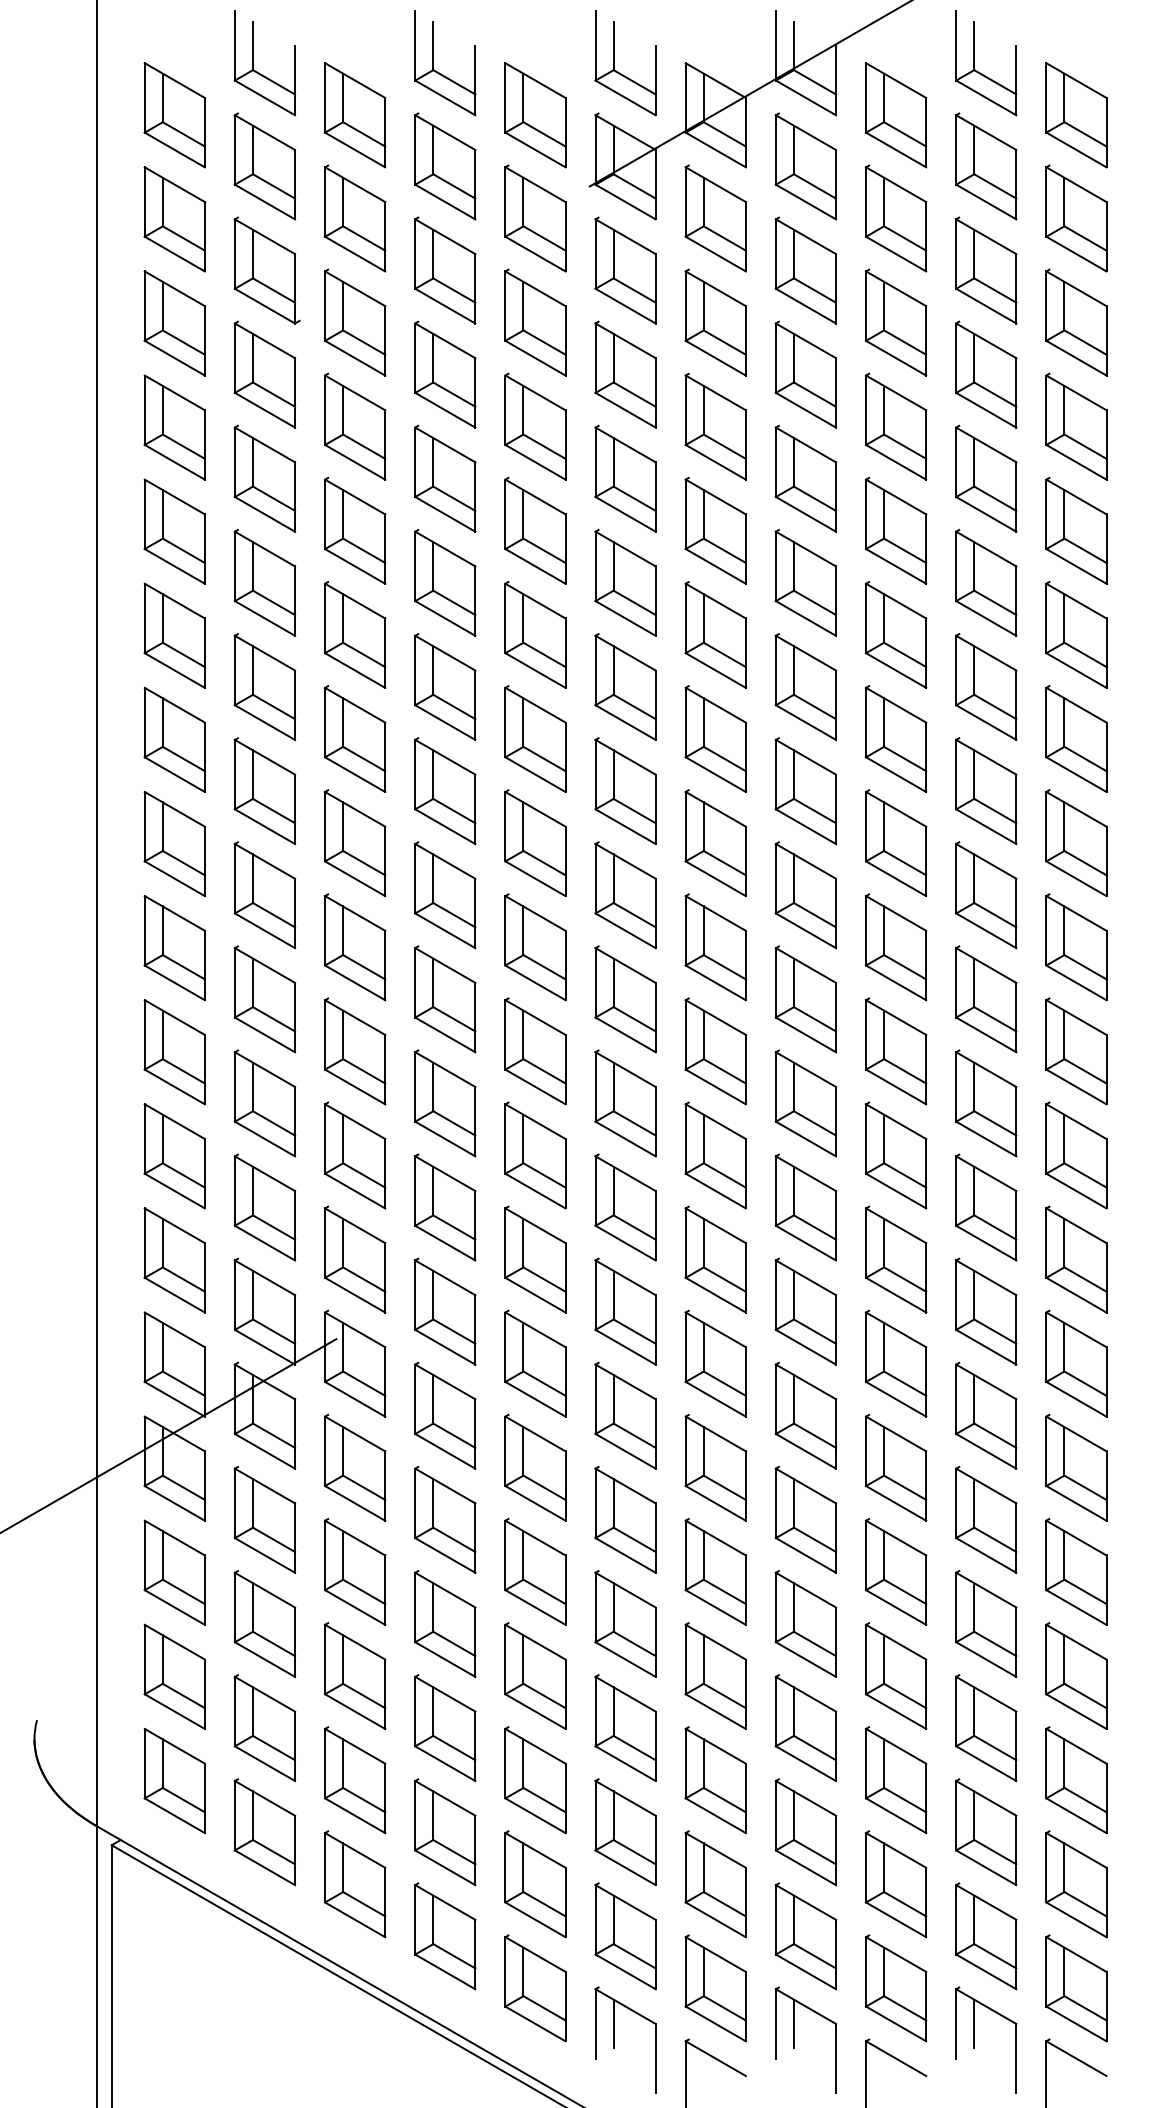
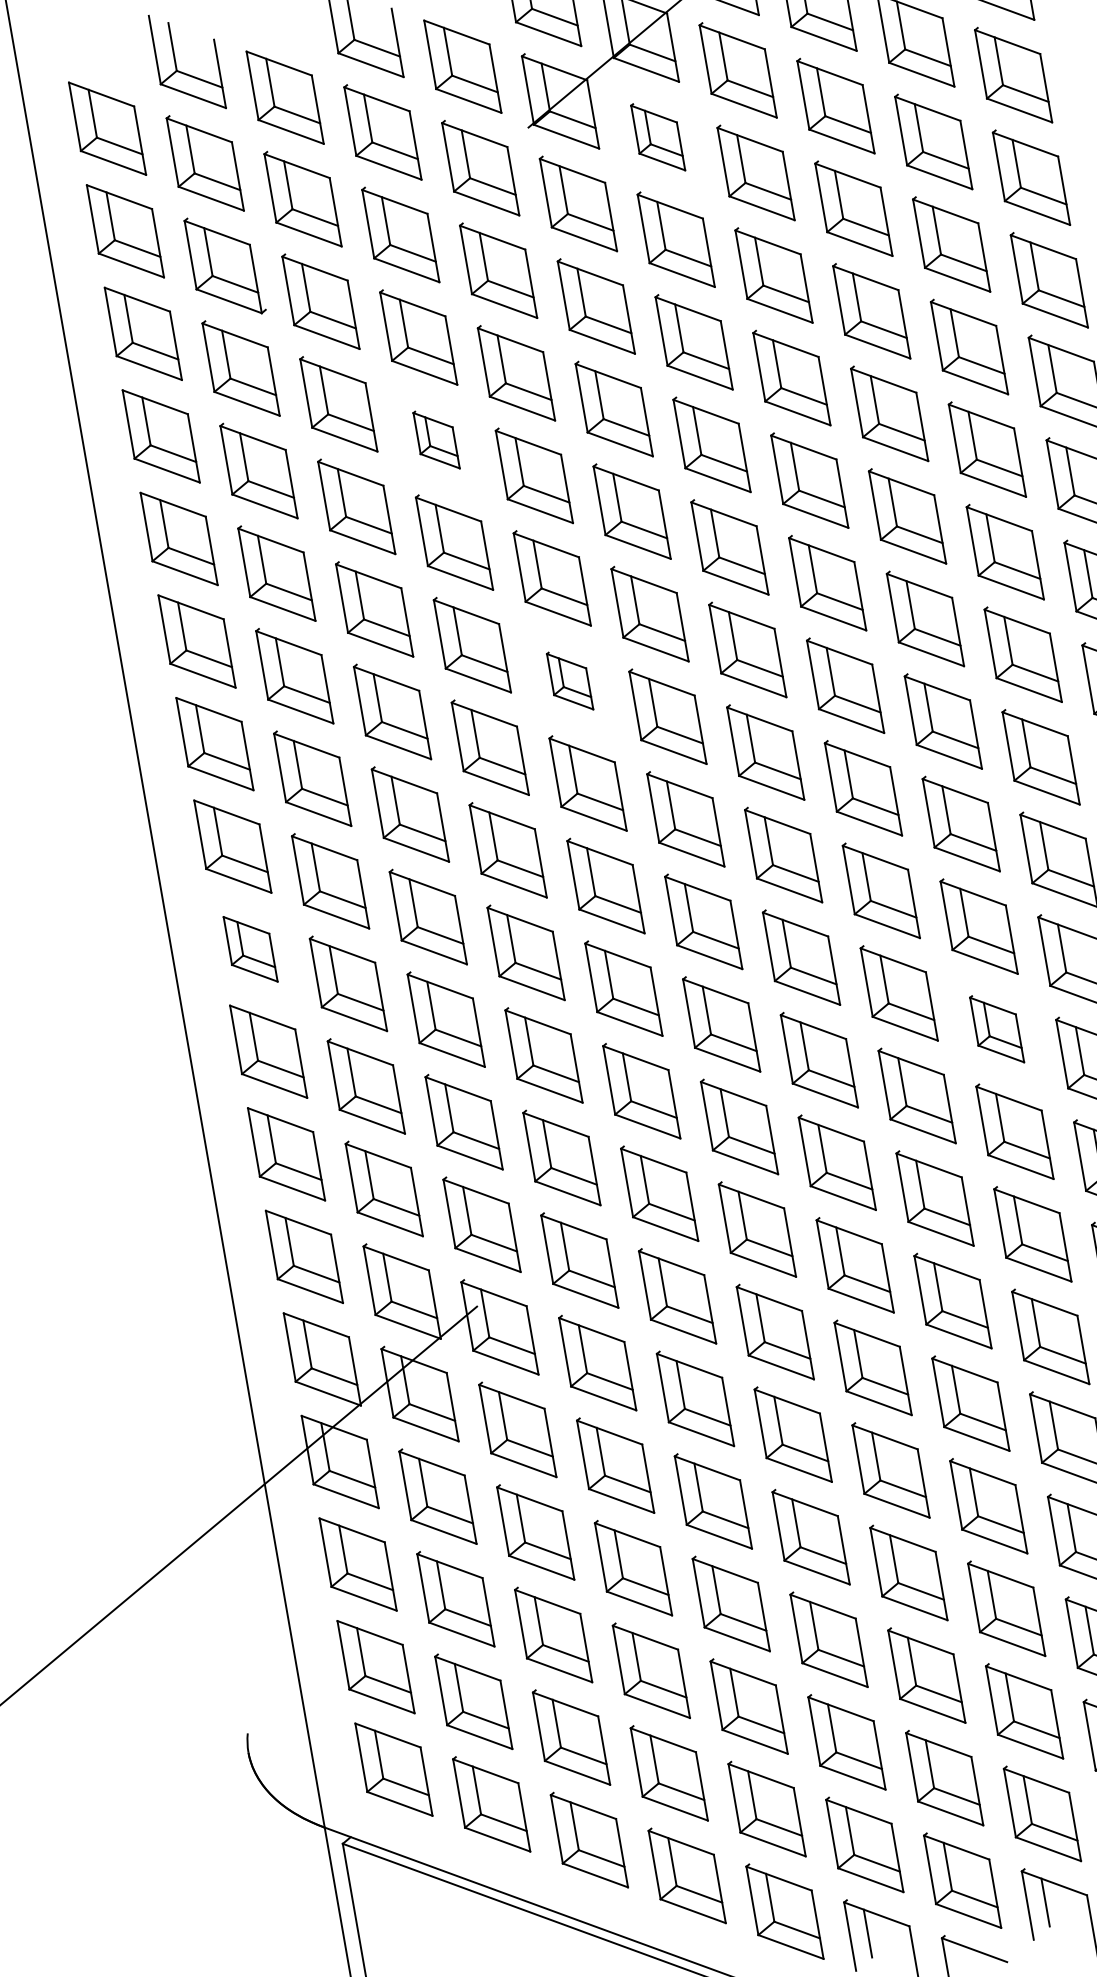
part: (715, 218) -> (657, 137), size x0.7
part: (445, 478) -> (436, 440), size x0.6
part: (535, 738) -> (569, 680), size x0.6
part: (174, 948) -> (250, 949), size x0.7
part: (896, 1155) -> (997, 1029), size x0.7

